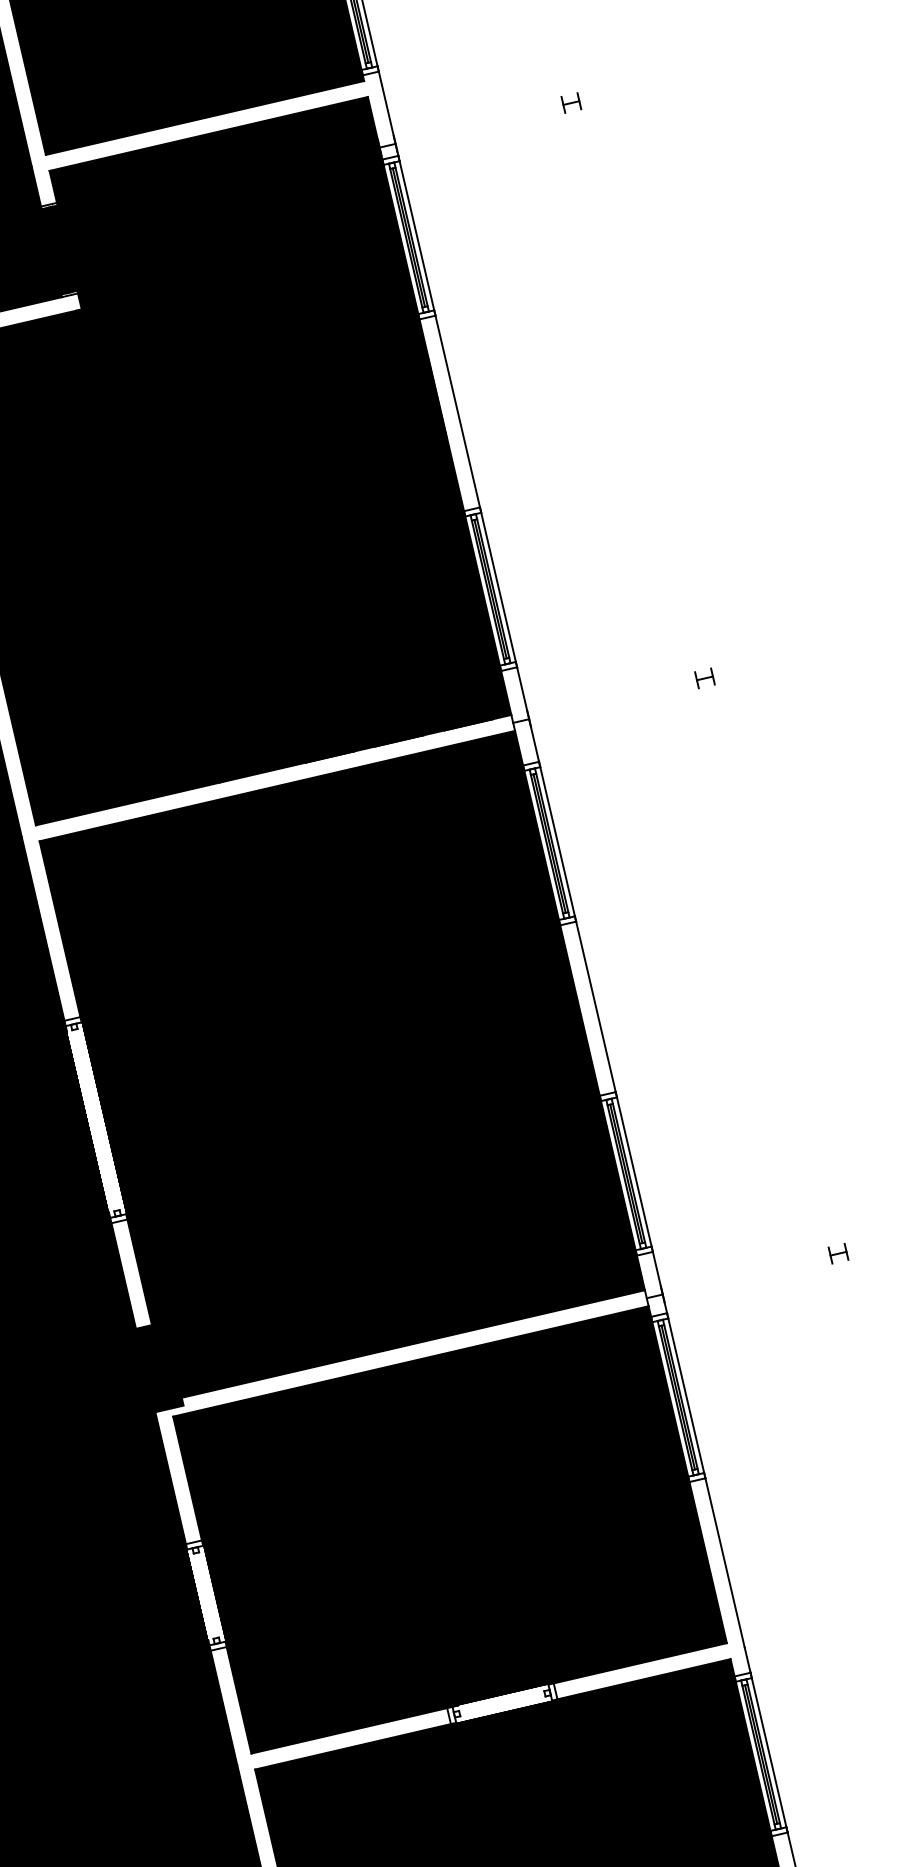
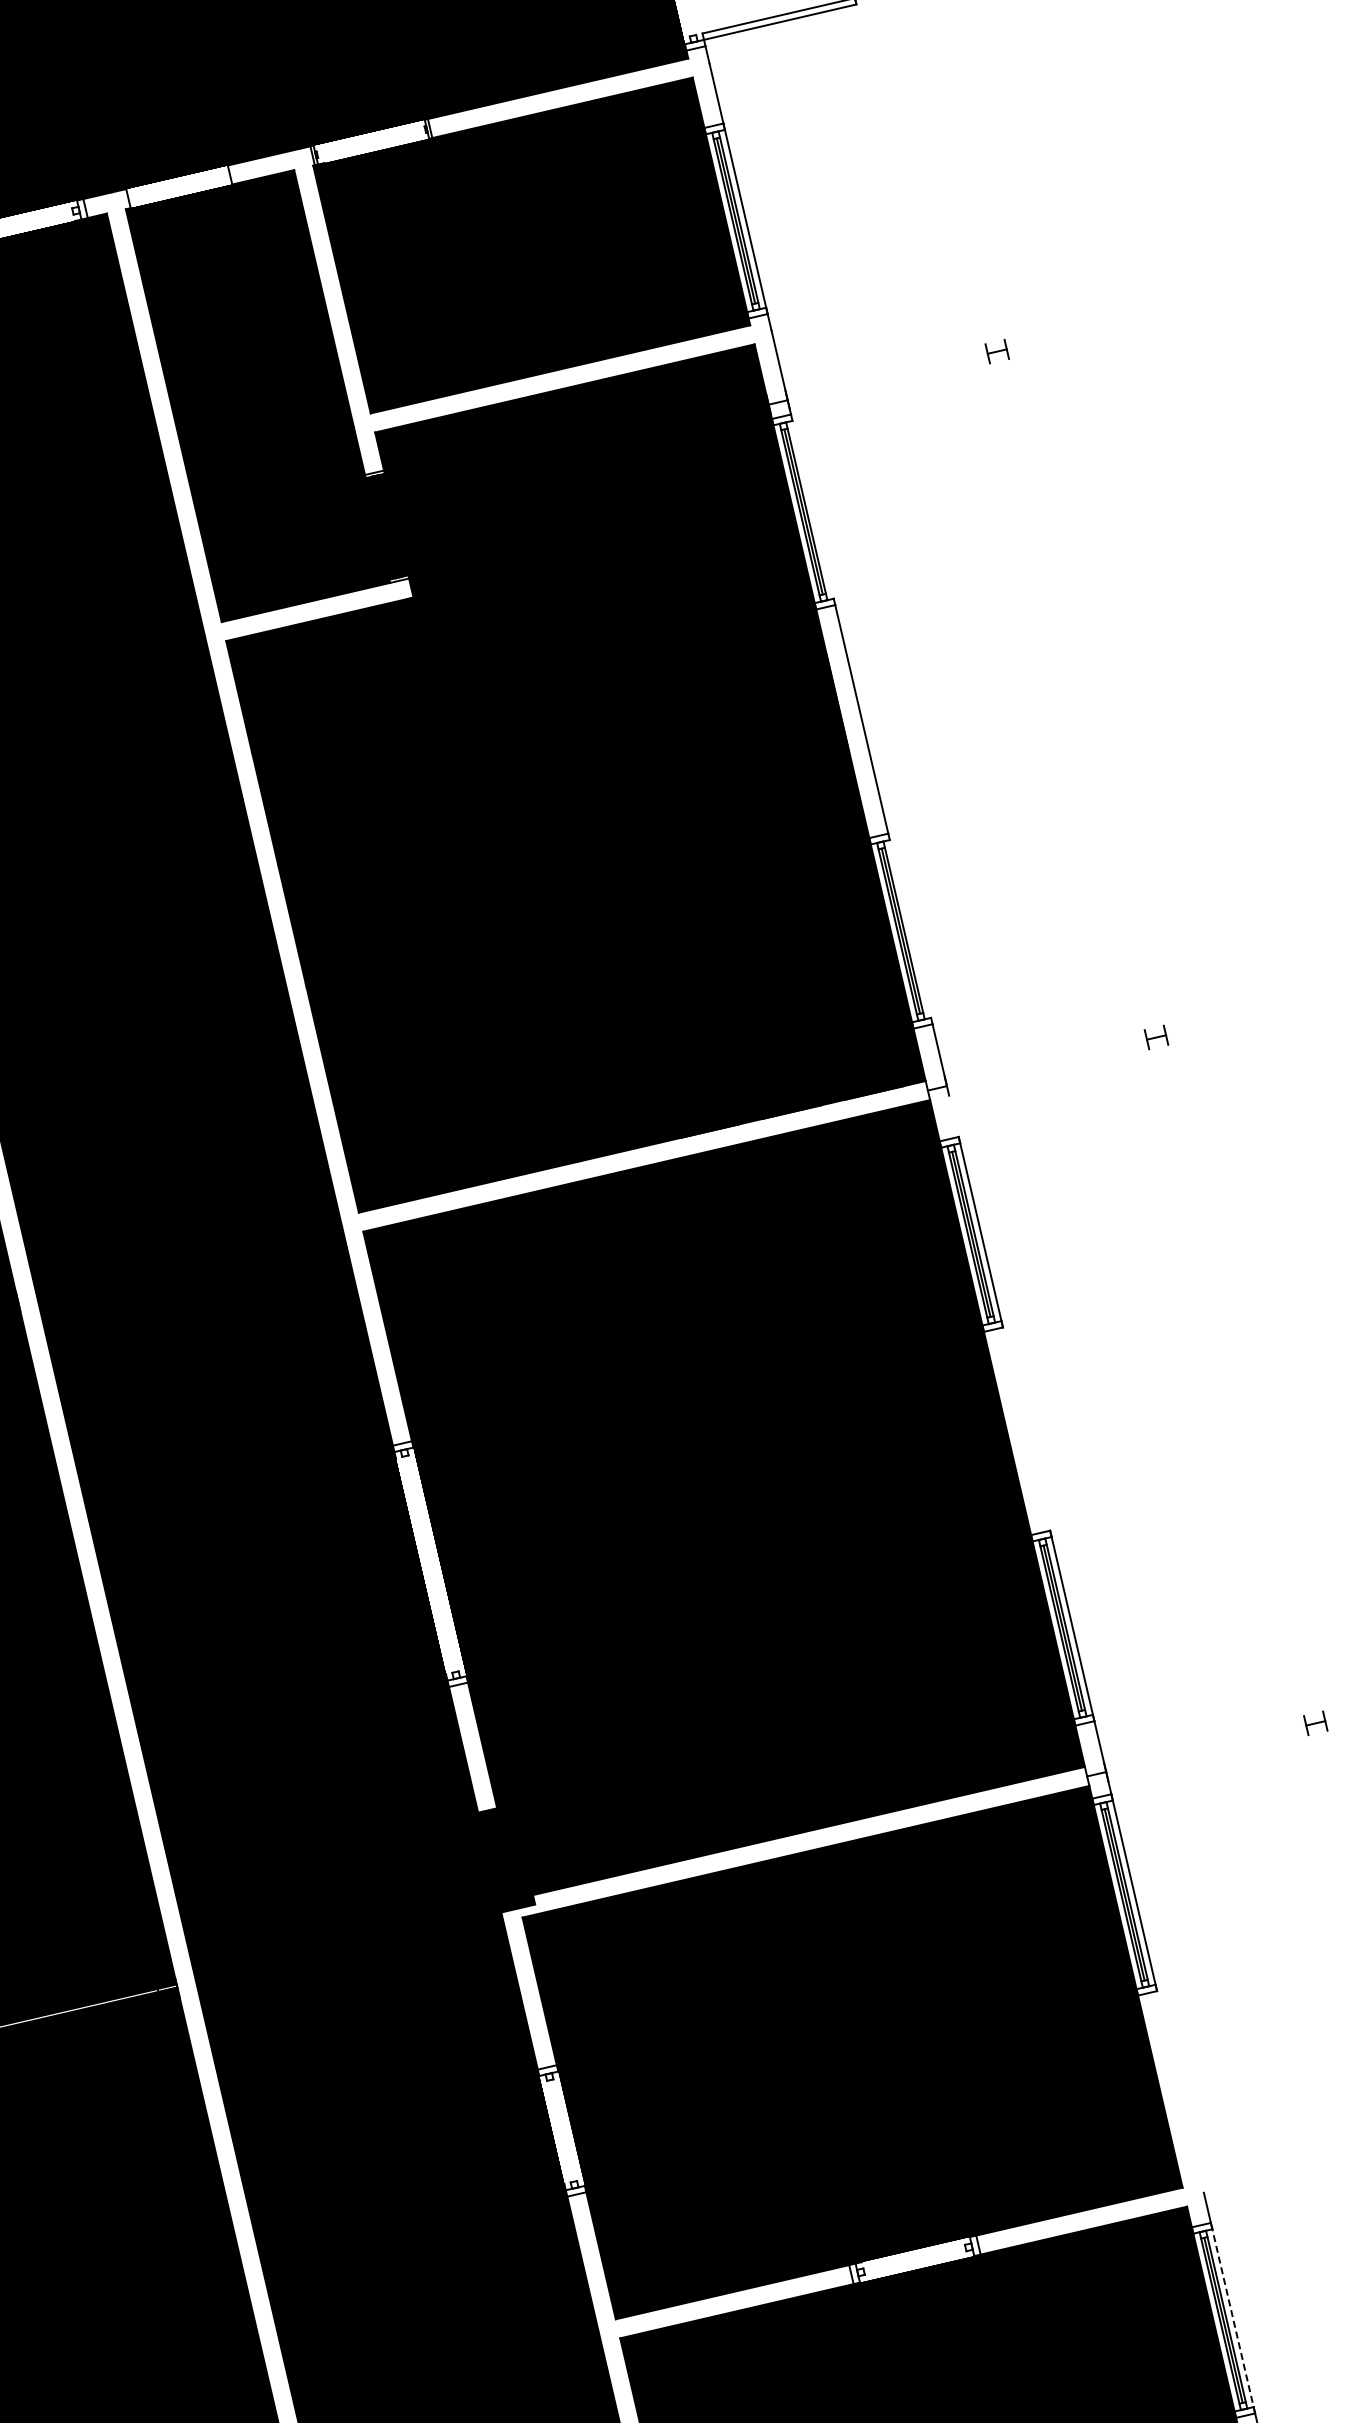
line: (417, 235) -> (813, 509), removed
line: (498, 586) -> (910, 928), removed
line: (533, 740) -> (952, 1111), removed
line: (595, 1006) -> (1026, 1428), removed
line: (725, 1562) -> (1180, 2091), removed
line: (769, 1752) -> (1233, 2318), solid -> dashed

